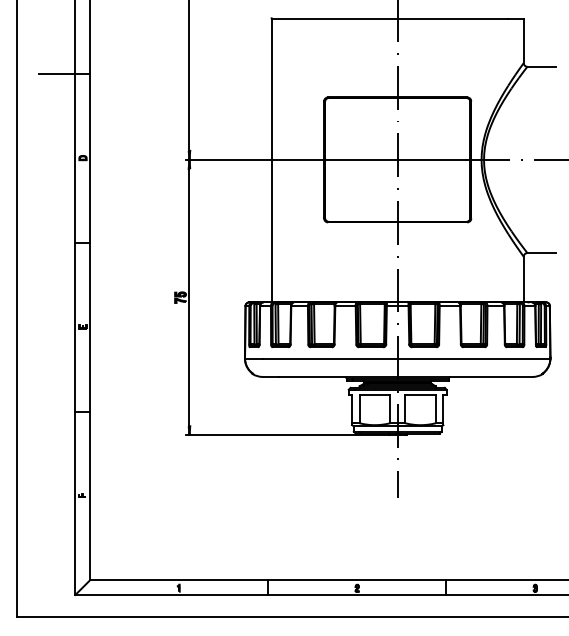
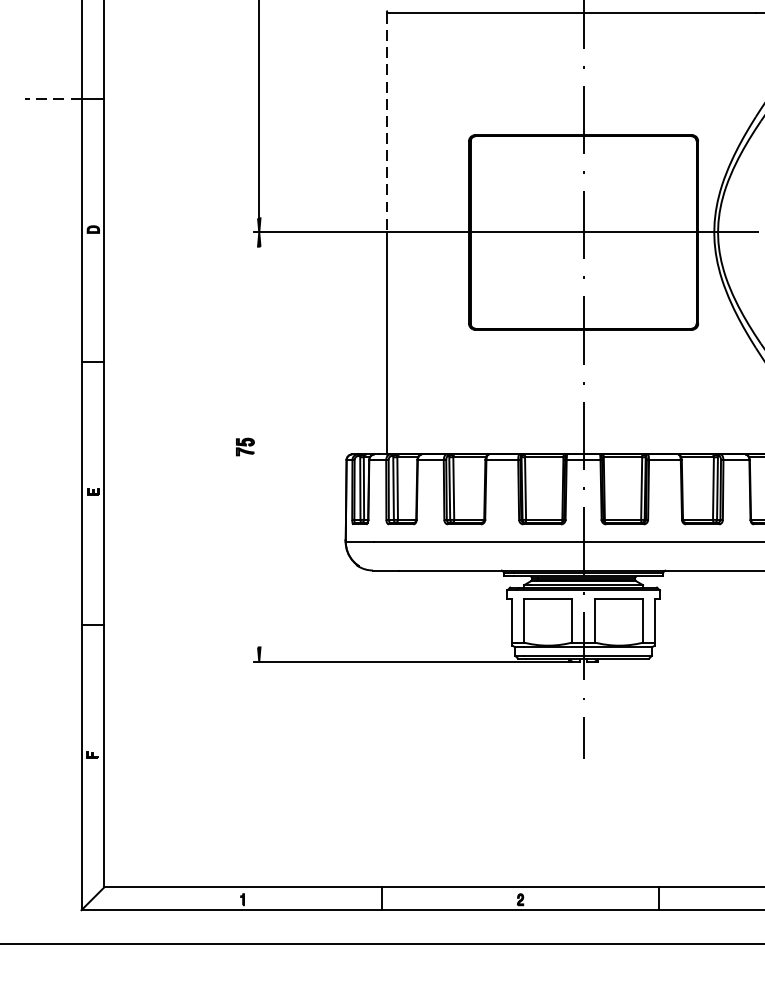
line: (56, 74) -> (52, 99), solid -> dashed
line: (271, 90) -> (387, 124), solid -> dashed
line: (189, 297) -> (259, 446), removed

